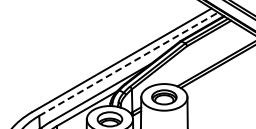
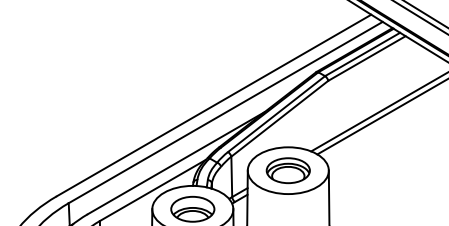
line: (129, 64) -> (227, 113), dashed -> solid

